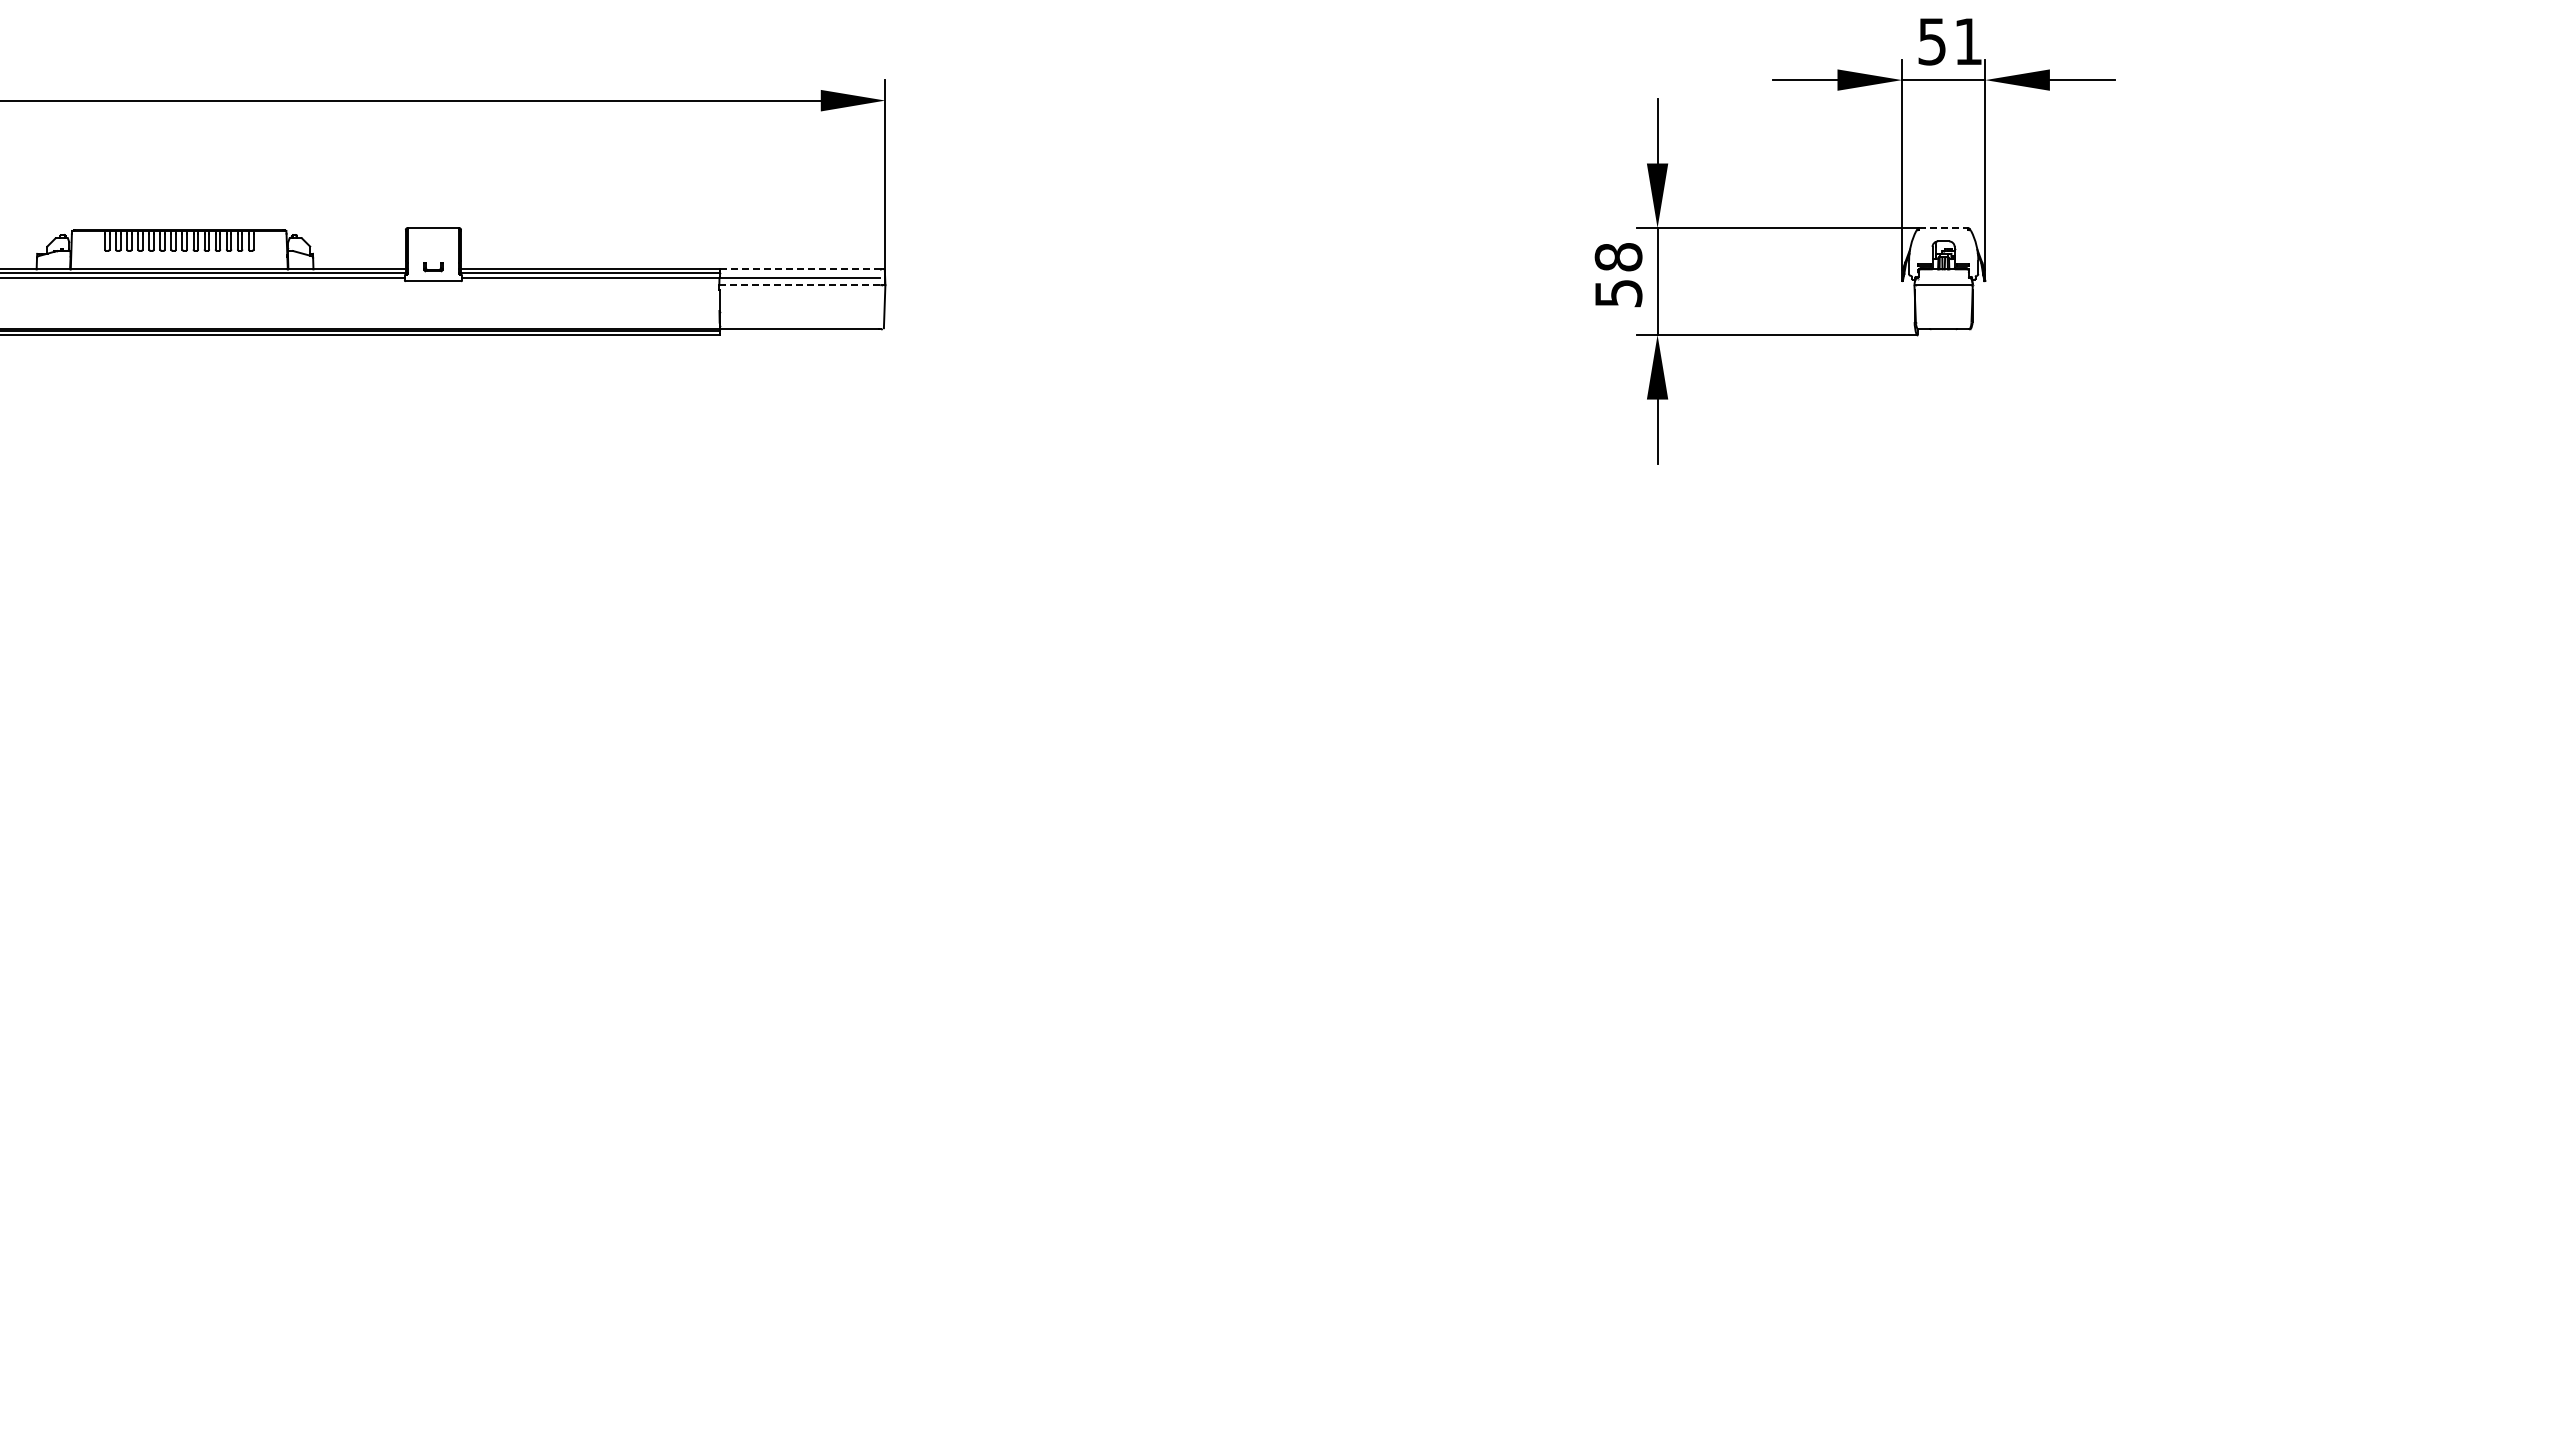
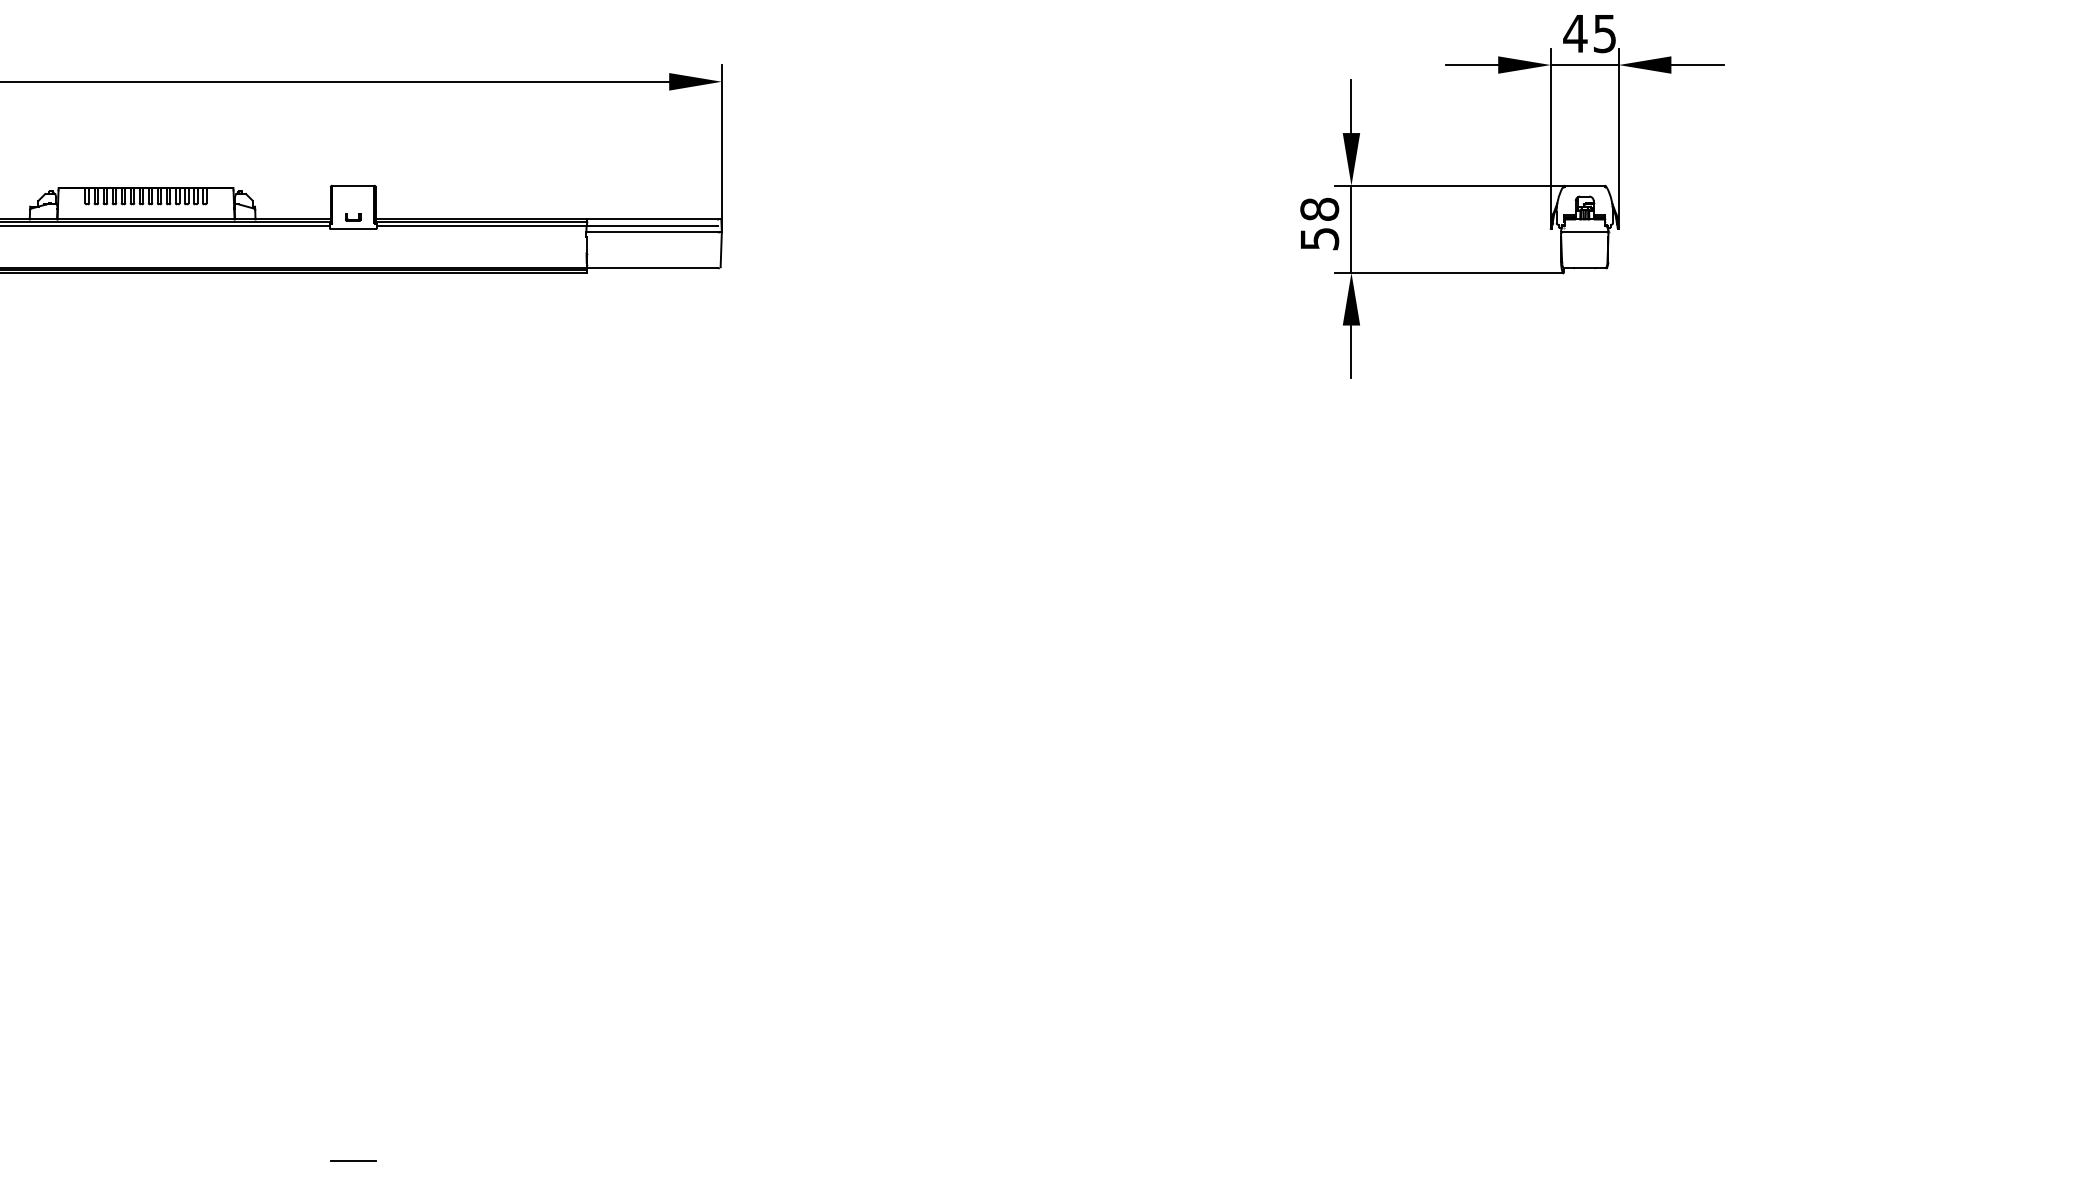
text: (1949, 41) -> (1589, 33), 51 -> 45
line: (1943, 228) -> (1584, 186), dashed -> solid
line: (800, 269) -> (652, 219), dashed -> solid
line: (799, 285) -> (651, 232), dashed -> solid
line: (433, 1423) -> (353, 1160), added

